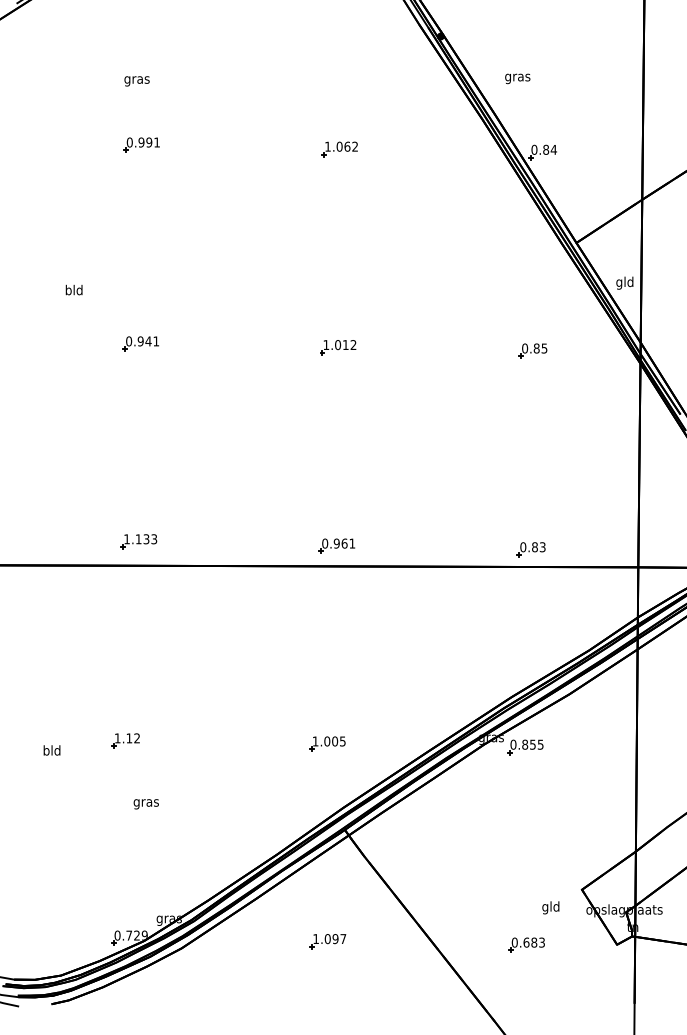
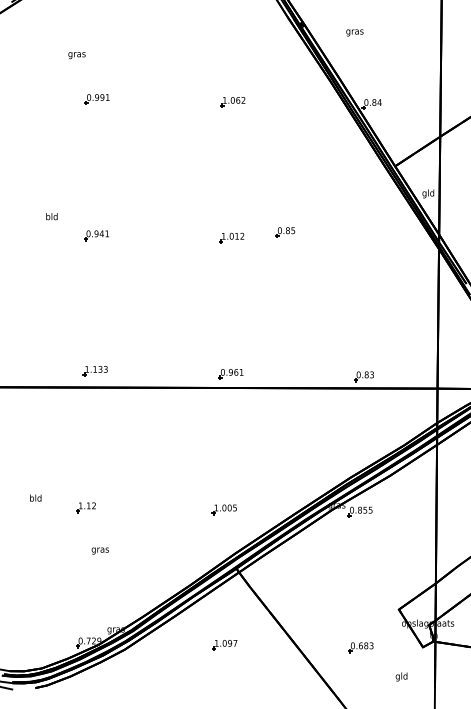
text: (517, 78) -> (354, 32), moved
text: (136, 81) -> (76, 55), moved
text: (73, 289) -> (51, 216), moved
part: (533, 351) -> (285, 232), moved
text: (51, 749) -> (35, 497), moved
text: (550, 907) -> (401, 676), moved

